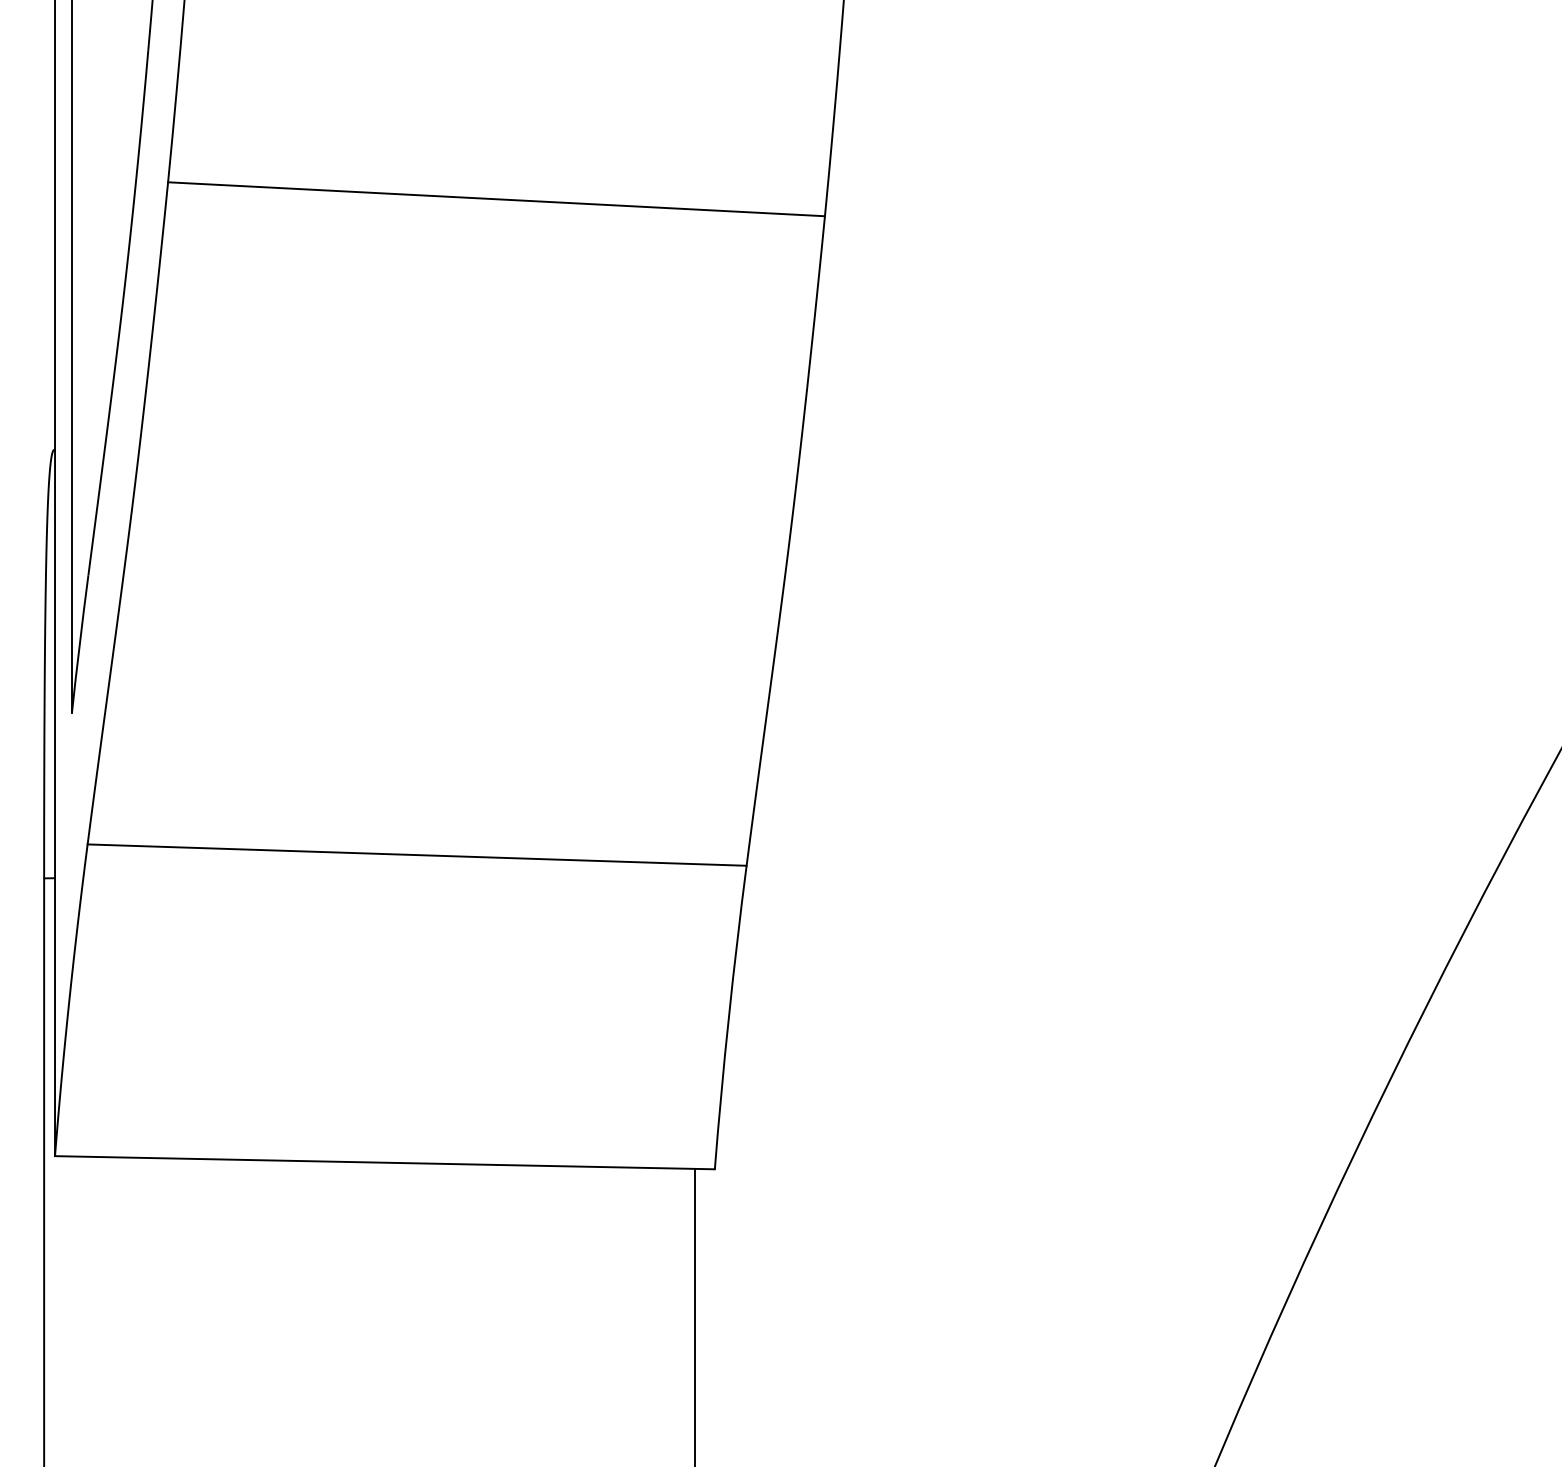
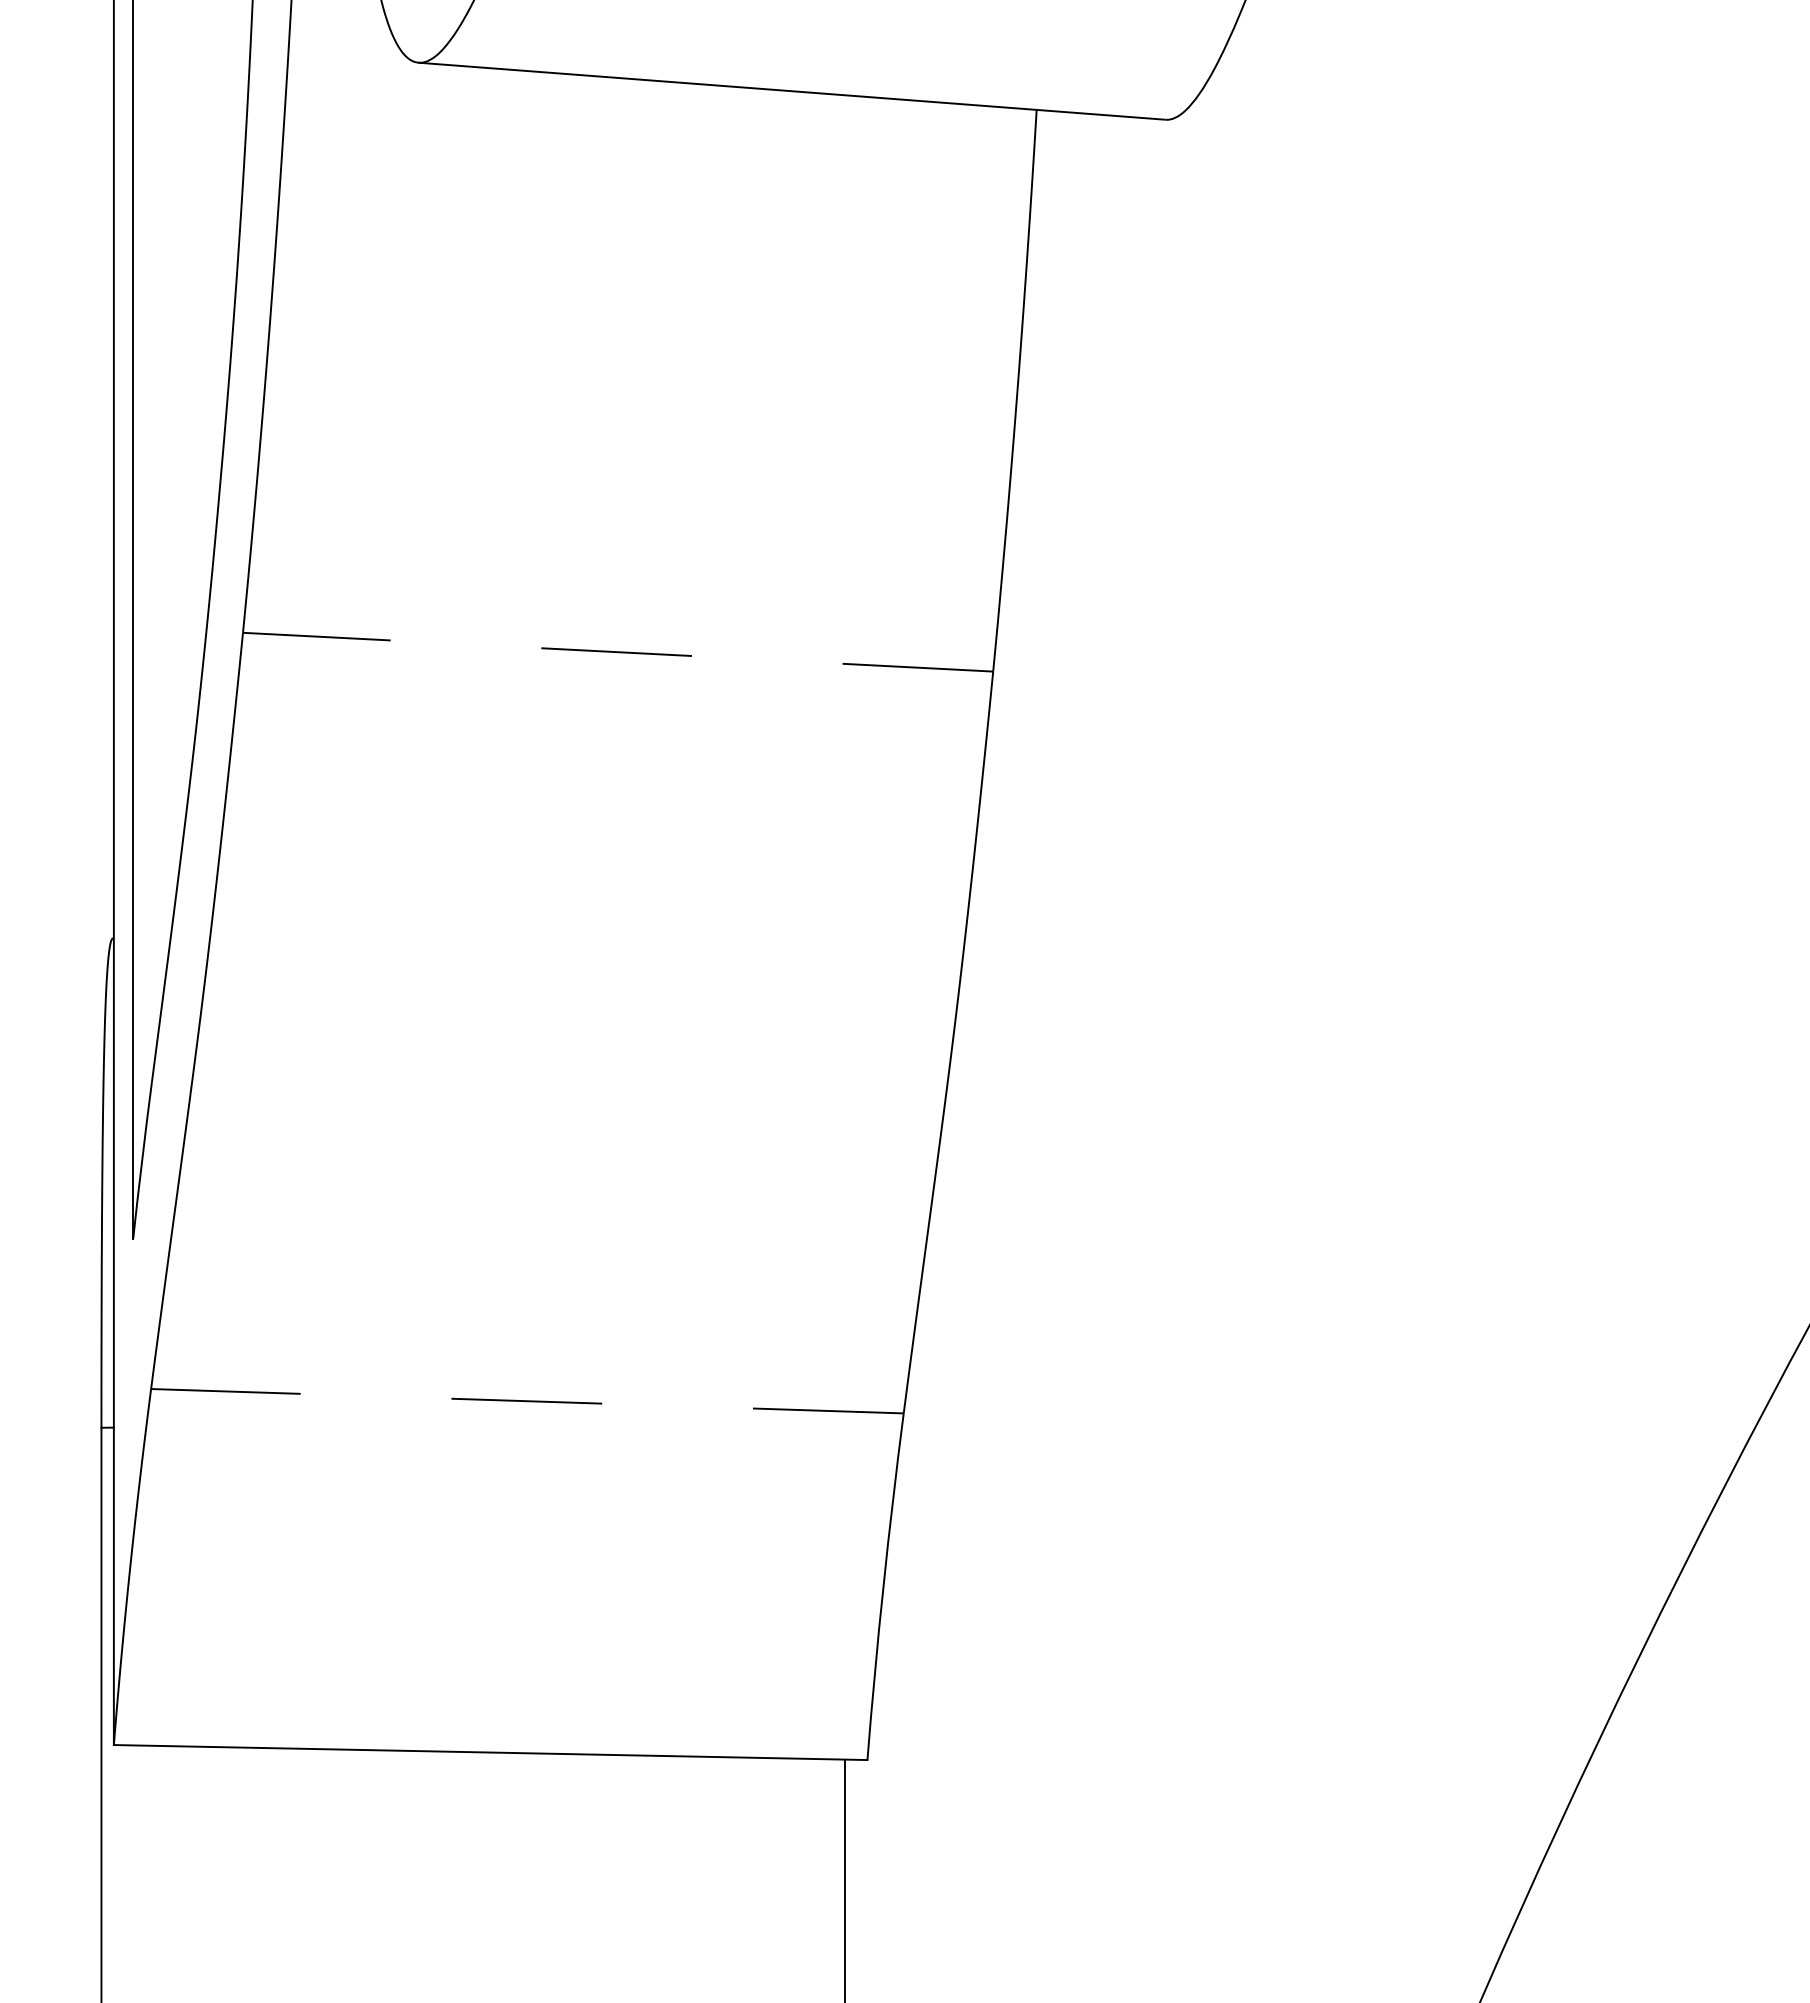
line: (496, 199) -> (618, 652), solid -> dashed
line: (417, 855) -> (527, 1401), solid -> dashed

